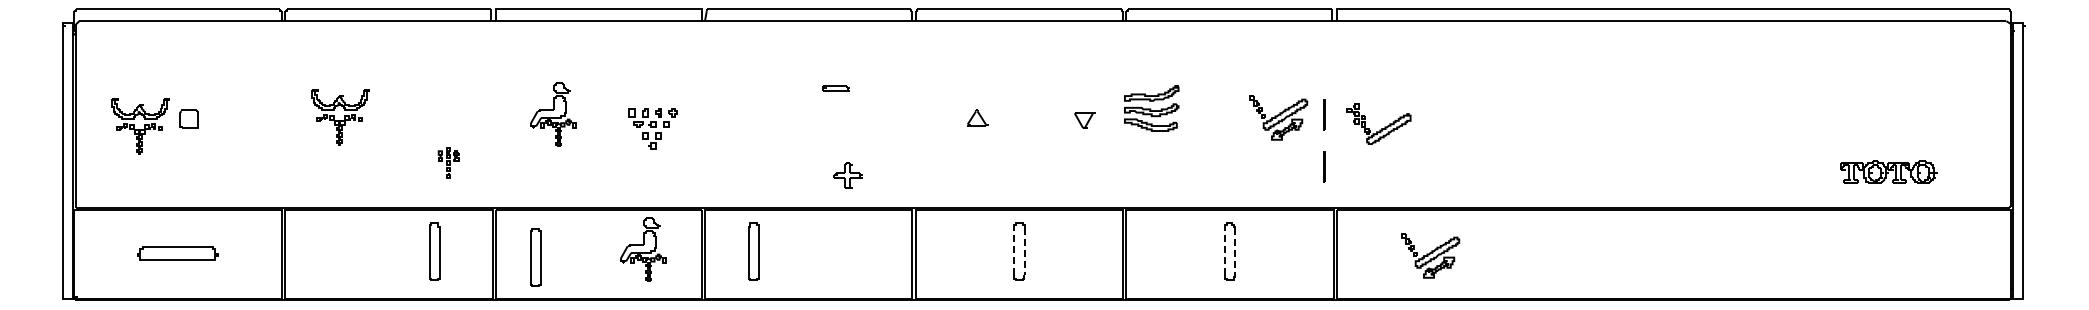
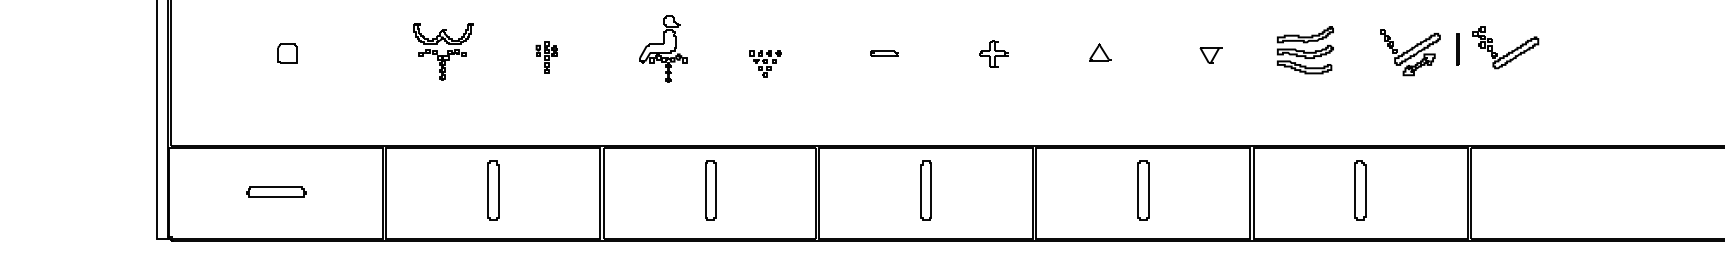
part: (835, 88) -> (883, 53), moved
part: (1151, 108) -> (1305, 50), moved
part: (1378, 123) -> (1505, 47), moved
part: (140, 126) -> (237, 61), removed
part: (652, 128) -> (765, 63), size x0.62
part: (448, 162) -> (546, 57), moved
line: (1324, 166) -> (1457, 102), removed
part: (847, 175) -> (992, 53), moved
part: (643, 249) -> (755, 188), removed
part: (434, 251) -> (493, 190), moved
part: (753, 251) -> (925, 190), moved
line: (1014, 251) -> (1138, 190), dashed -> solid
line: (1225, 251) -> (1355, 190), dashed -> solid
line: (1024, 252) -> (1148, 191), dashed -> solid
line: (1235, 252) -> (1366, 191), dashed -> solid
part: (178, 253) -> (276, 192), size x0.71
part: (1430, 255) -> (1566, 194), removed
part: (535, 257) -> (710, 190), moved

